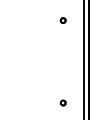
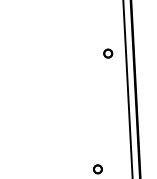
part: (62, 20) -> (107, 53), moved

